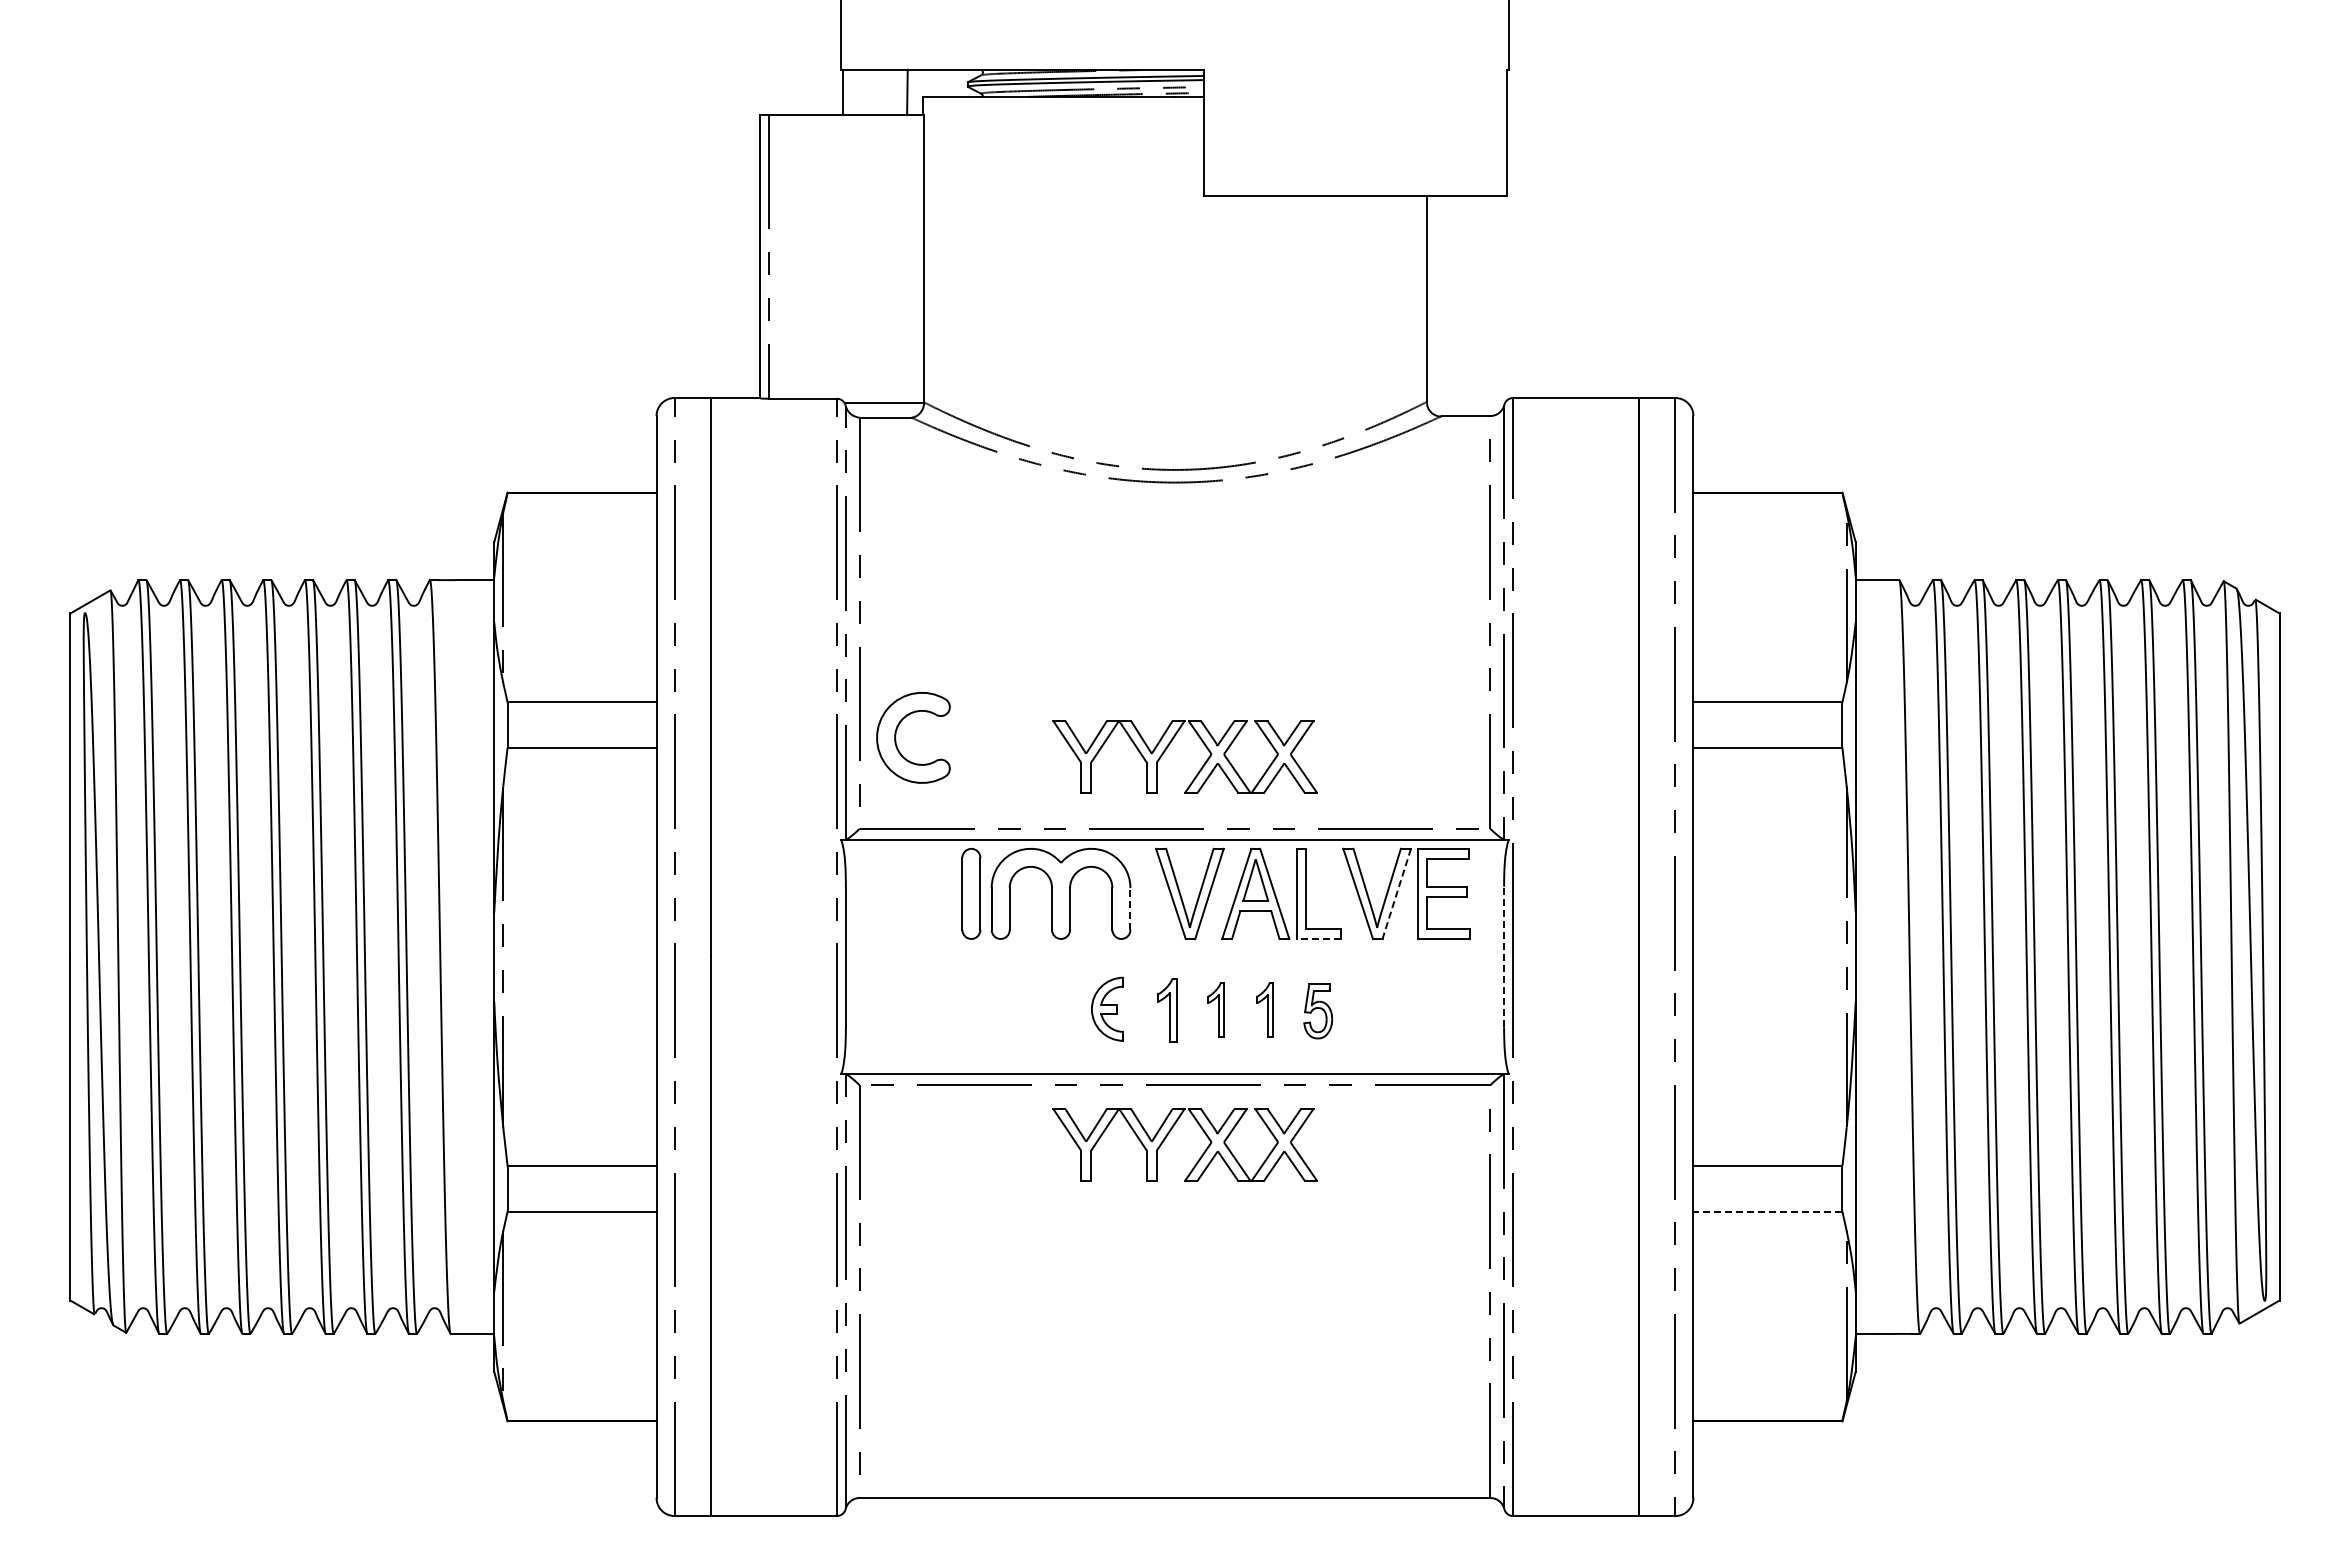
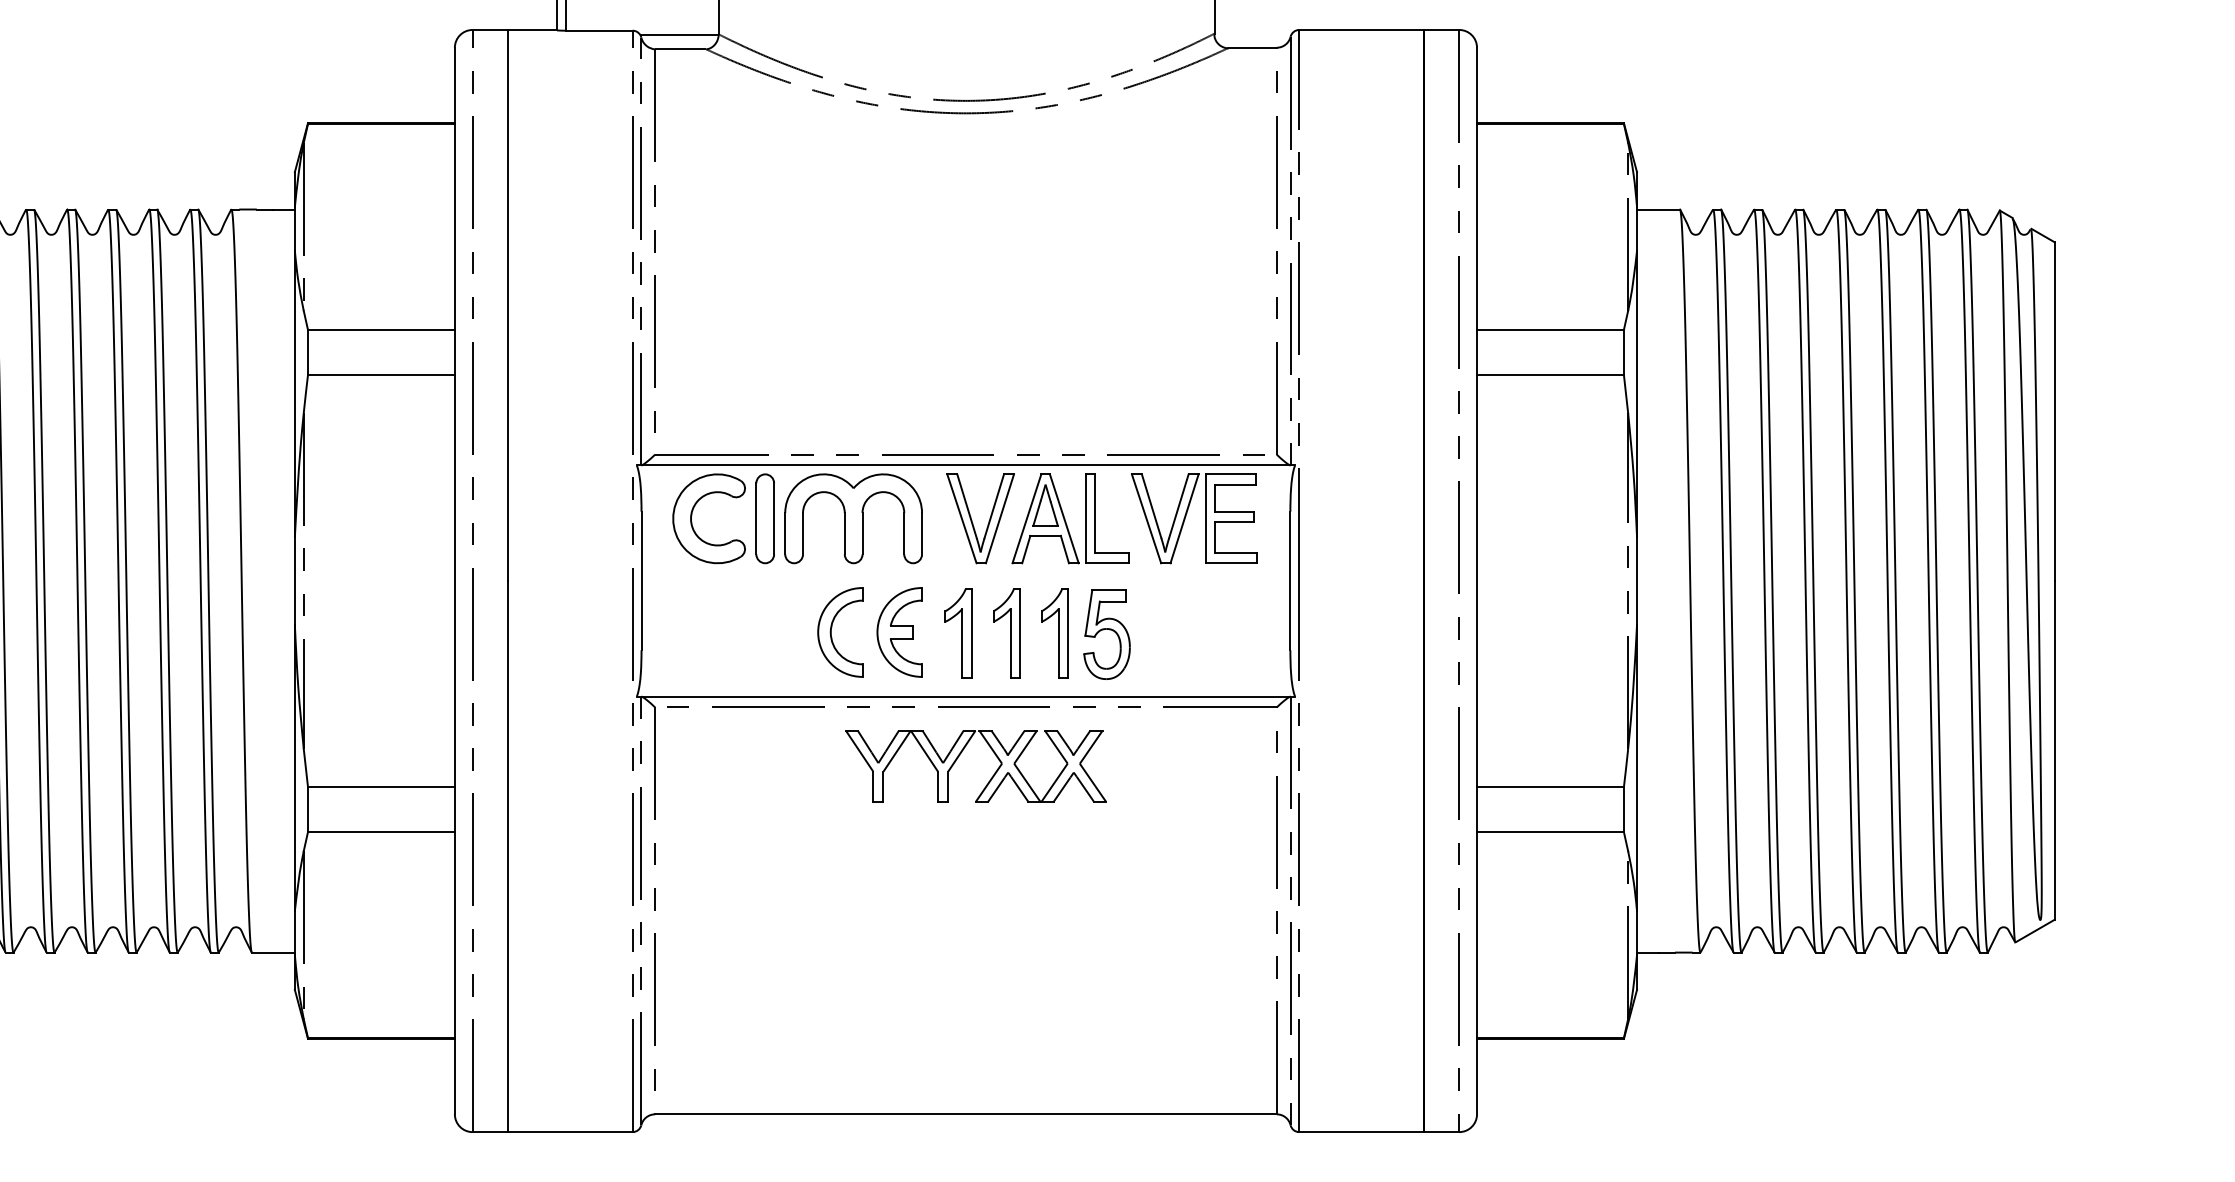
part: (896, 735) -> (692, 516), moved
part: (1168, 747) -> (959, 374), removed
line: (1396, 894) -> (1184, 519), dashed -> solid
line: (1130, 908) -> (922, 533), dashed -> solid
line: (1318, 938) -> (1107, 562), dashed -> solid
line: (1504, 956) -> (1290, 580), dashed -> solid
part: (1107, 1009) -> (899, 632), size x1.43
part: (1167, 1009) -> (958, 632), size x1.43
part: (1216, 1009) -> (1006, 632), size x1.67
part: (1265, 1009) -> (1055, 632), size x1.67
part: (1318, 1011) -> (1107, 634), size x1.67
part: (1039, 1013) -> (832, 636), added
line: (1767, 1211) -> (1550, 831), dashed -> solid

